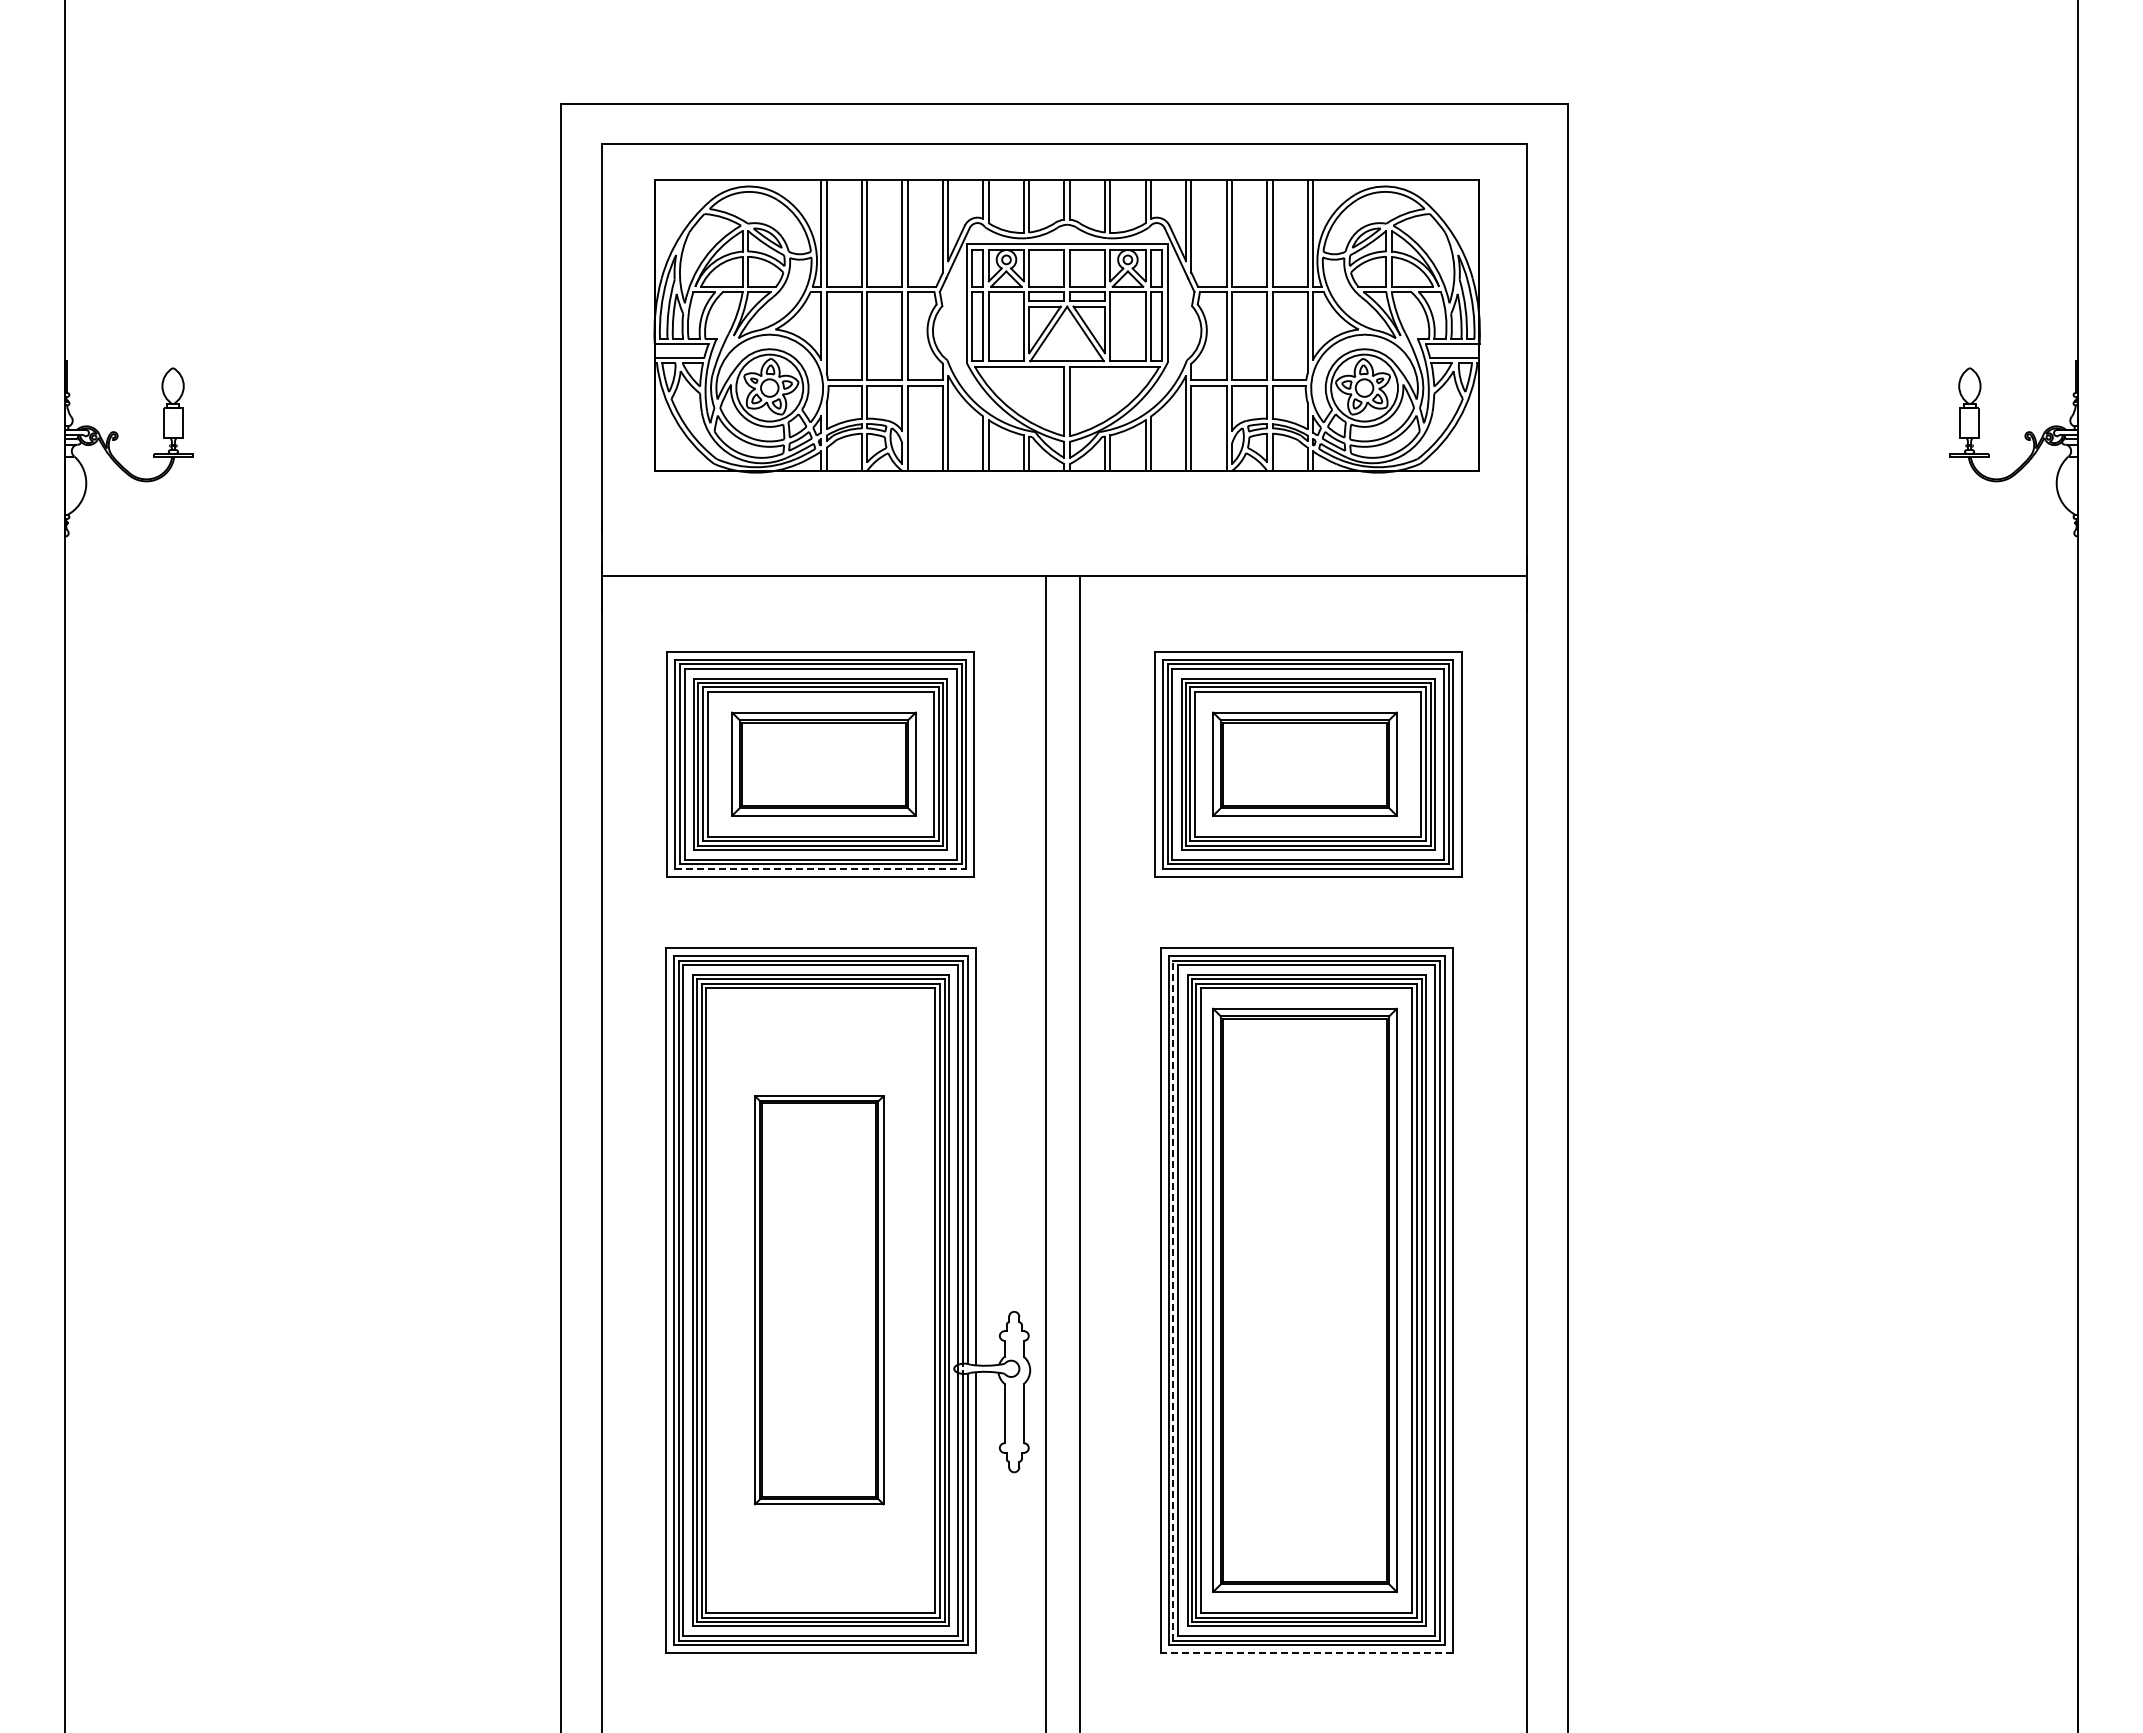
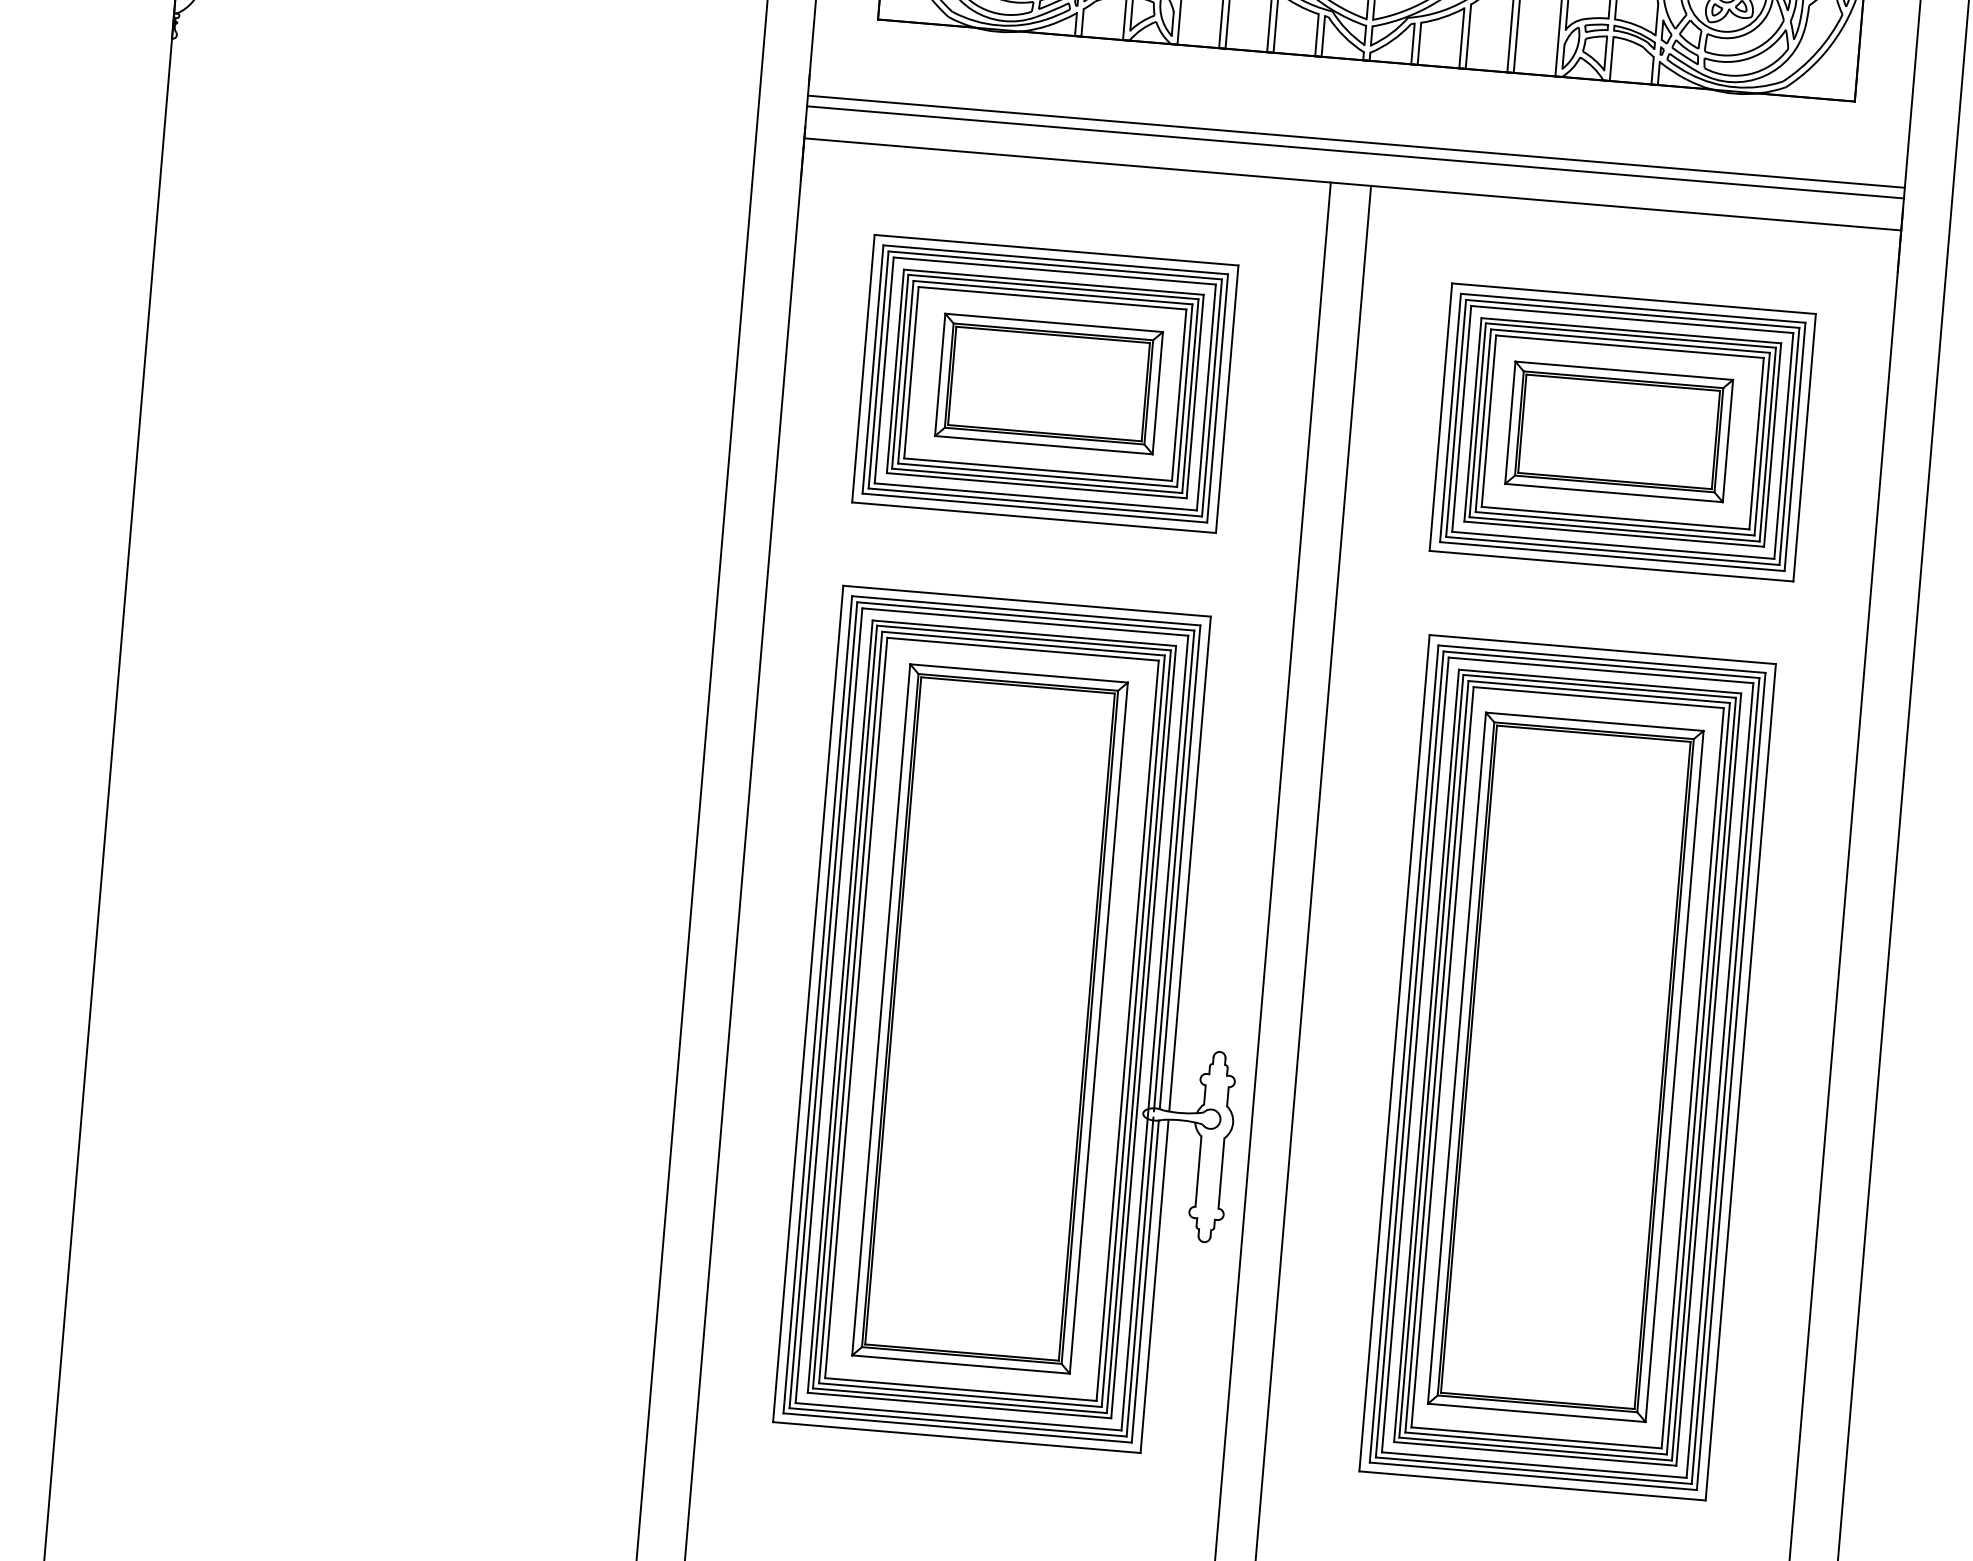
line: (1064, 539) -> (1356, 141), added
line: (1064, 548) -> (1355, 152), added
line: (821, 869) -> (1035, 508), dashed -> solid
part: (819, 1299) -> (990, 1017), size x1.43
line: (1173, 1300) -> (1409, 1054), dashed -> solid
line: (1306, 1653) -> (1532, 1485), dashed -> solid

